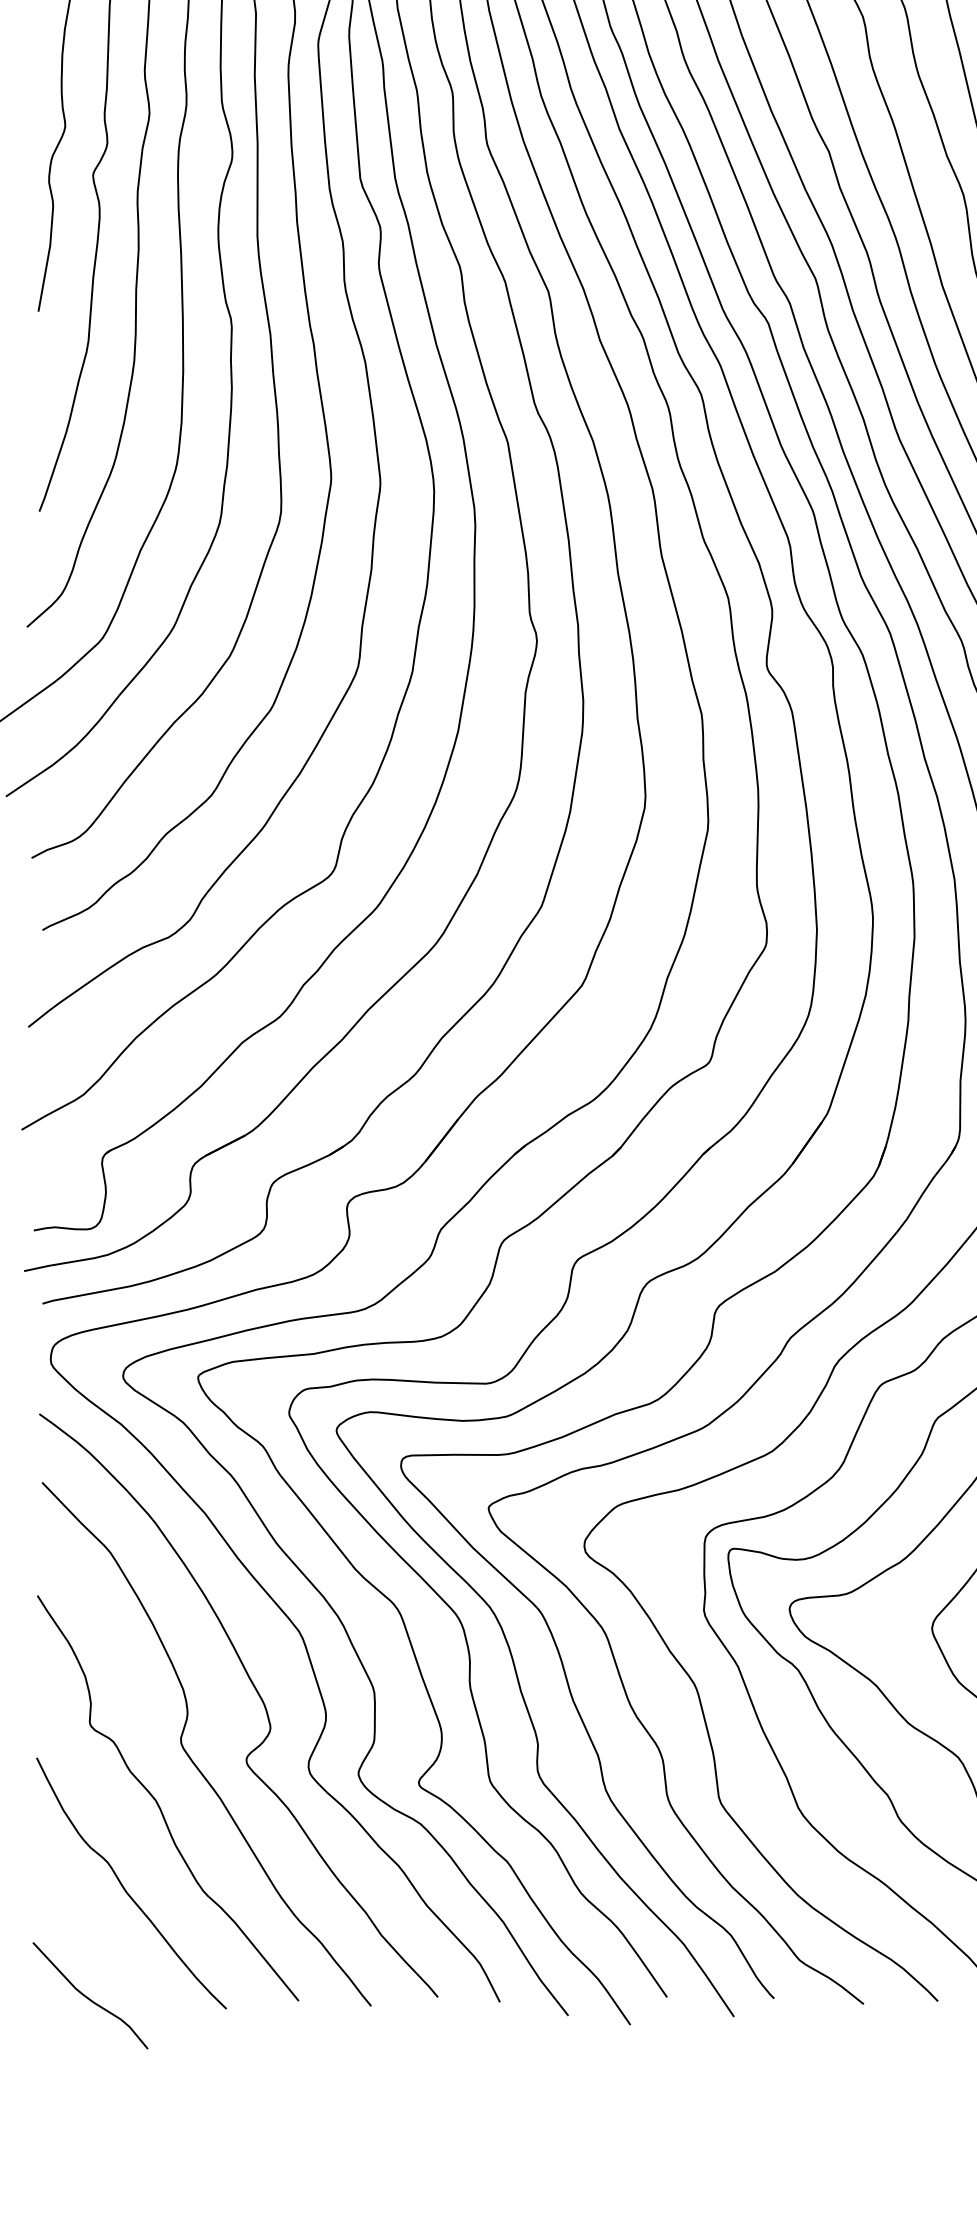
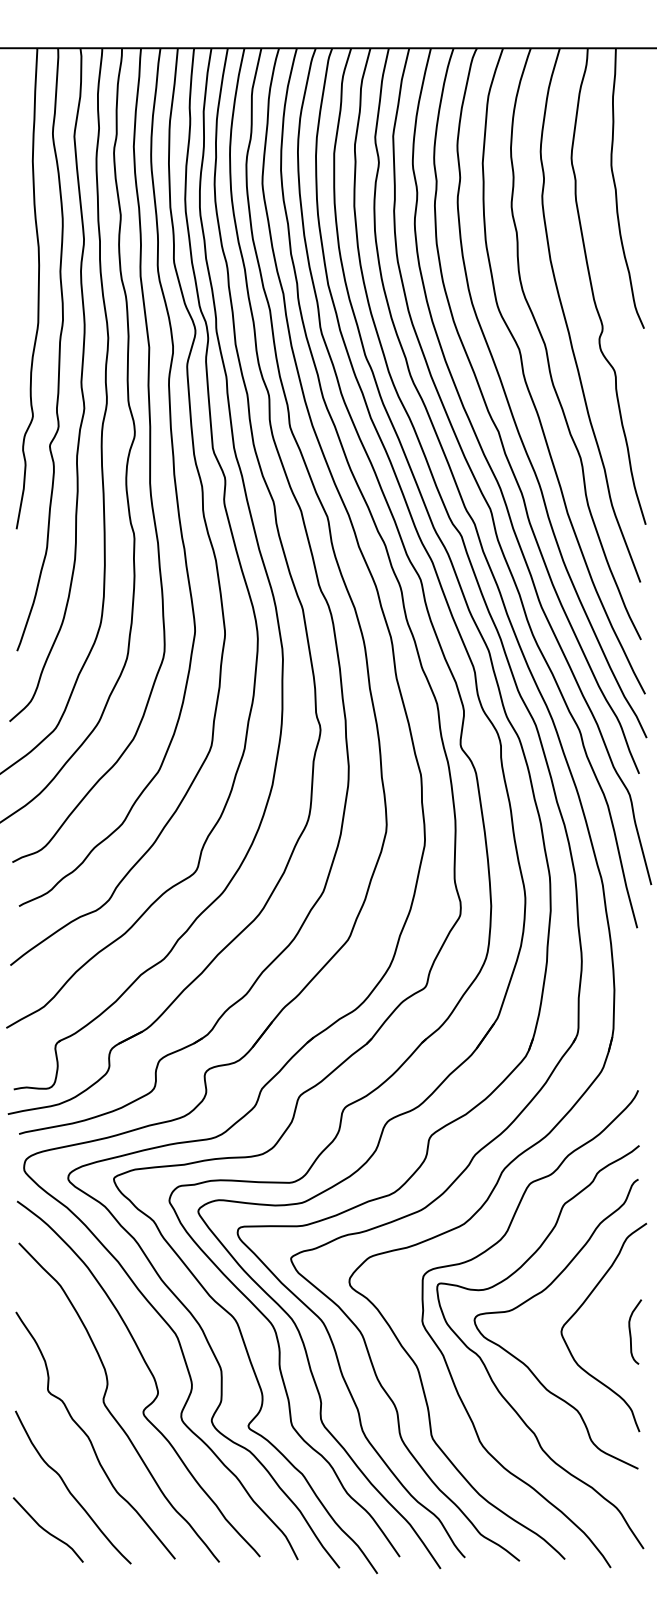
curve: (89, 1996) -> (47, 1530), moved

